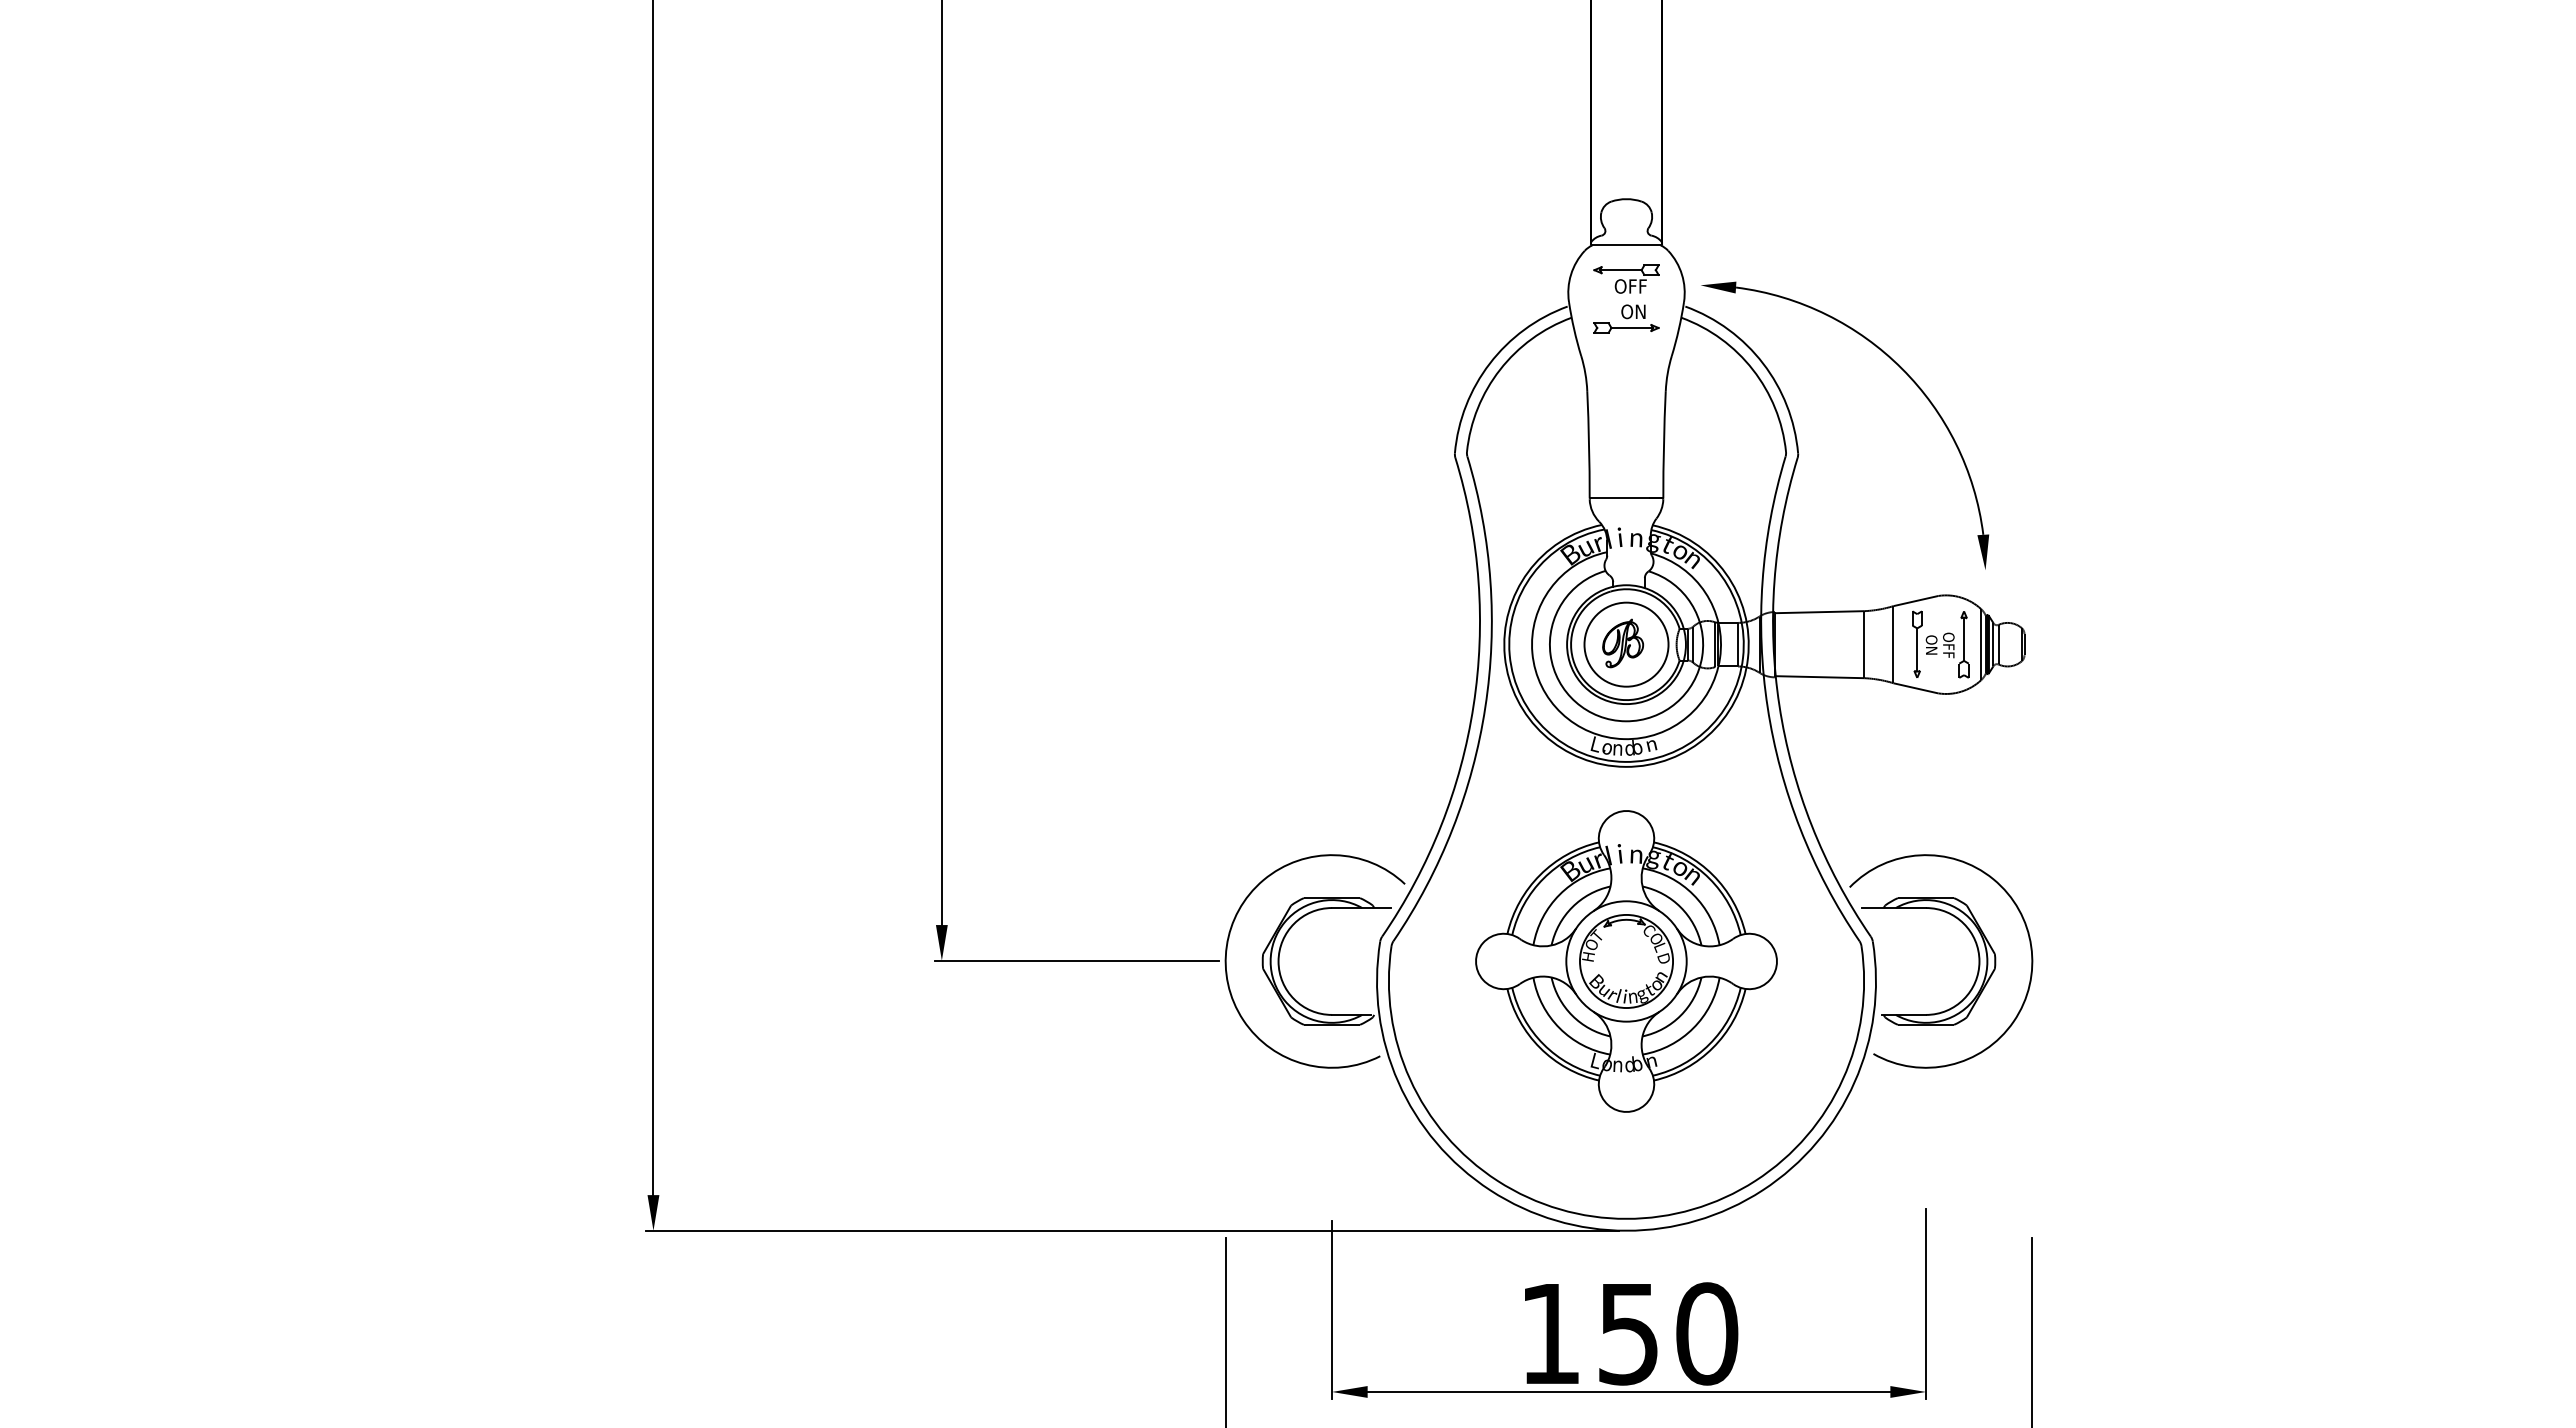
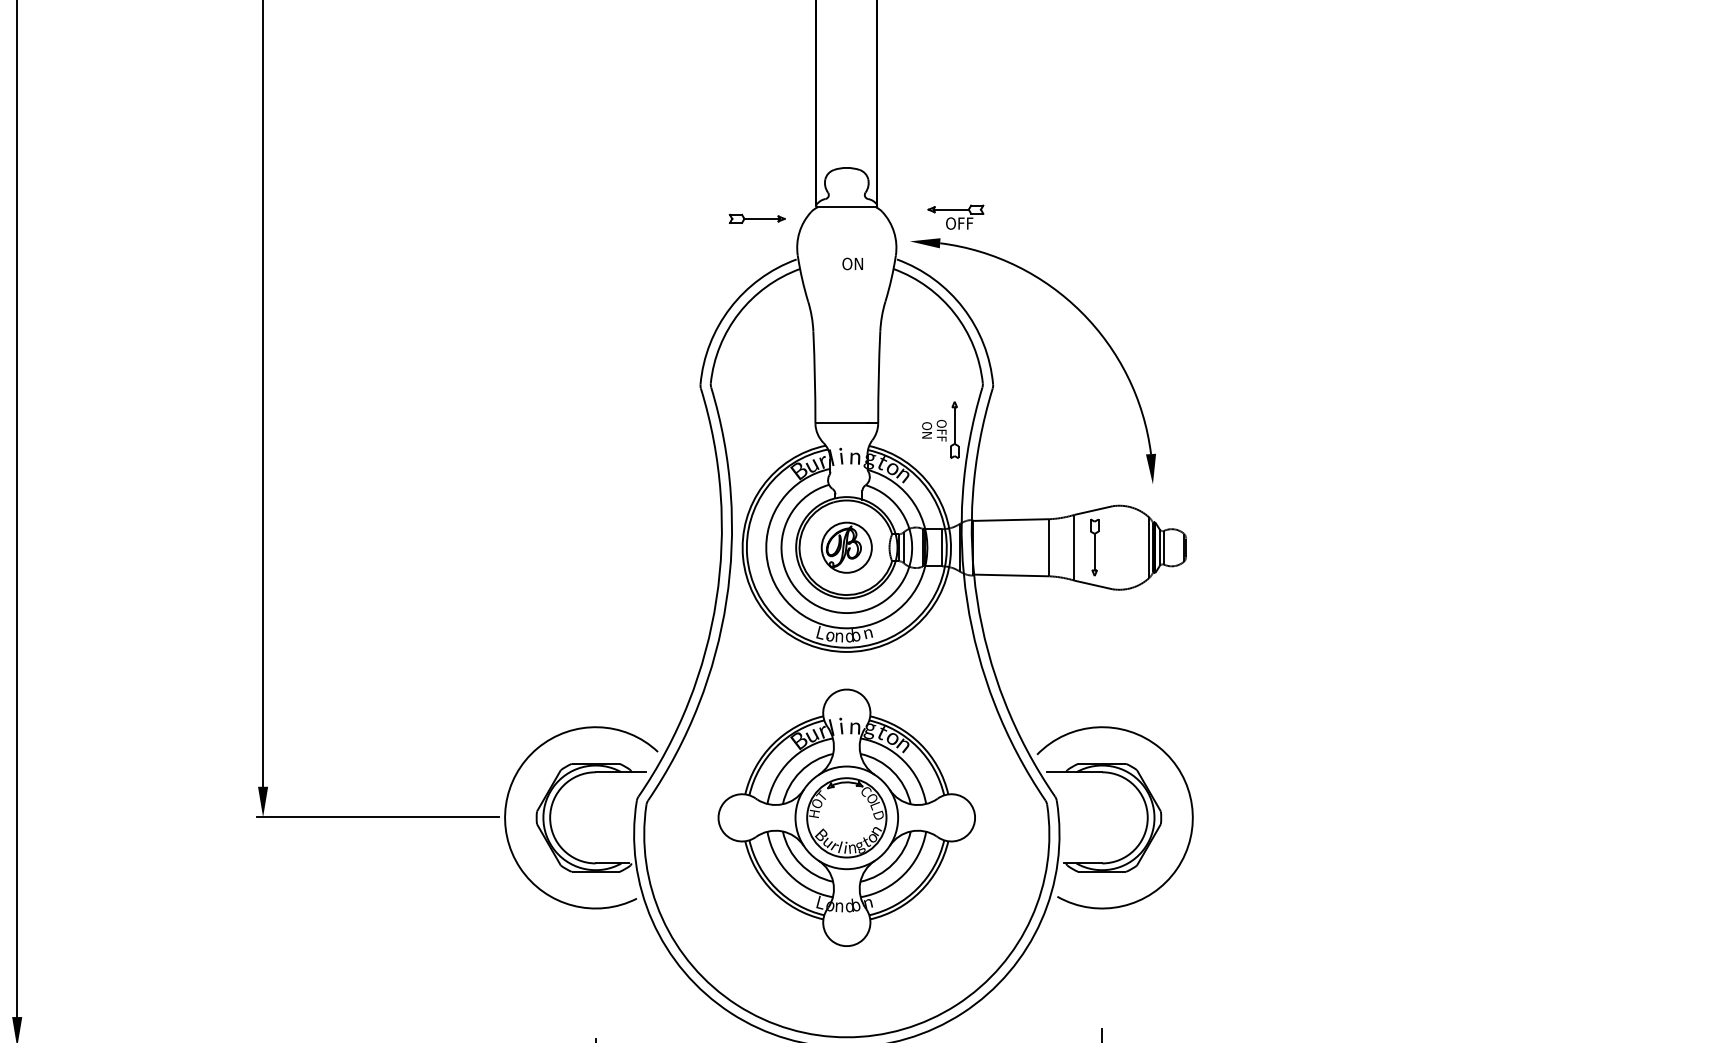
part: (1626, 278) -> (955, 216), moved
part: (1626, 327) -> (757, 218), moved
circle: (1626, 644) -> (846, 547), size x0.7
part: (1947, 644) -> (940, 429), moved

